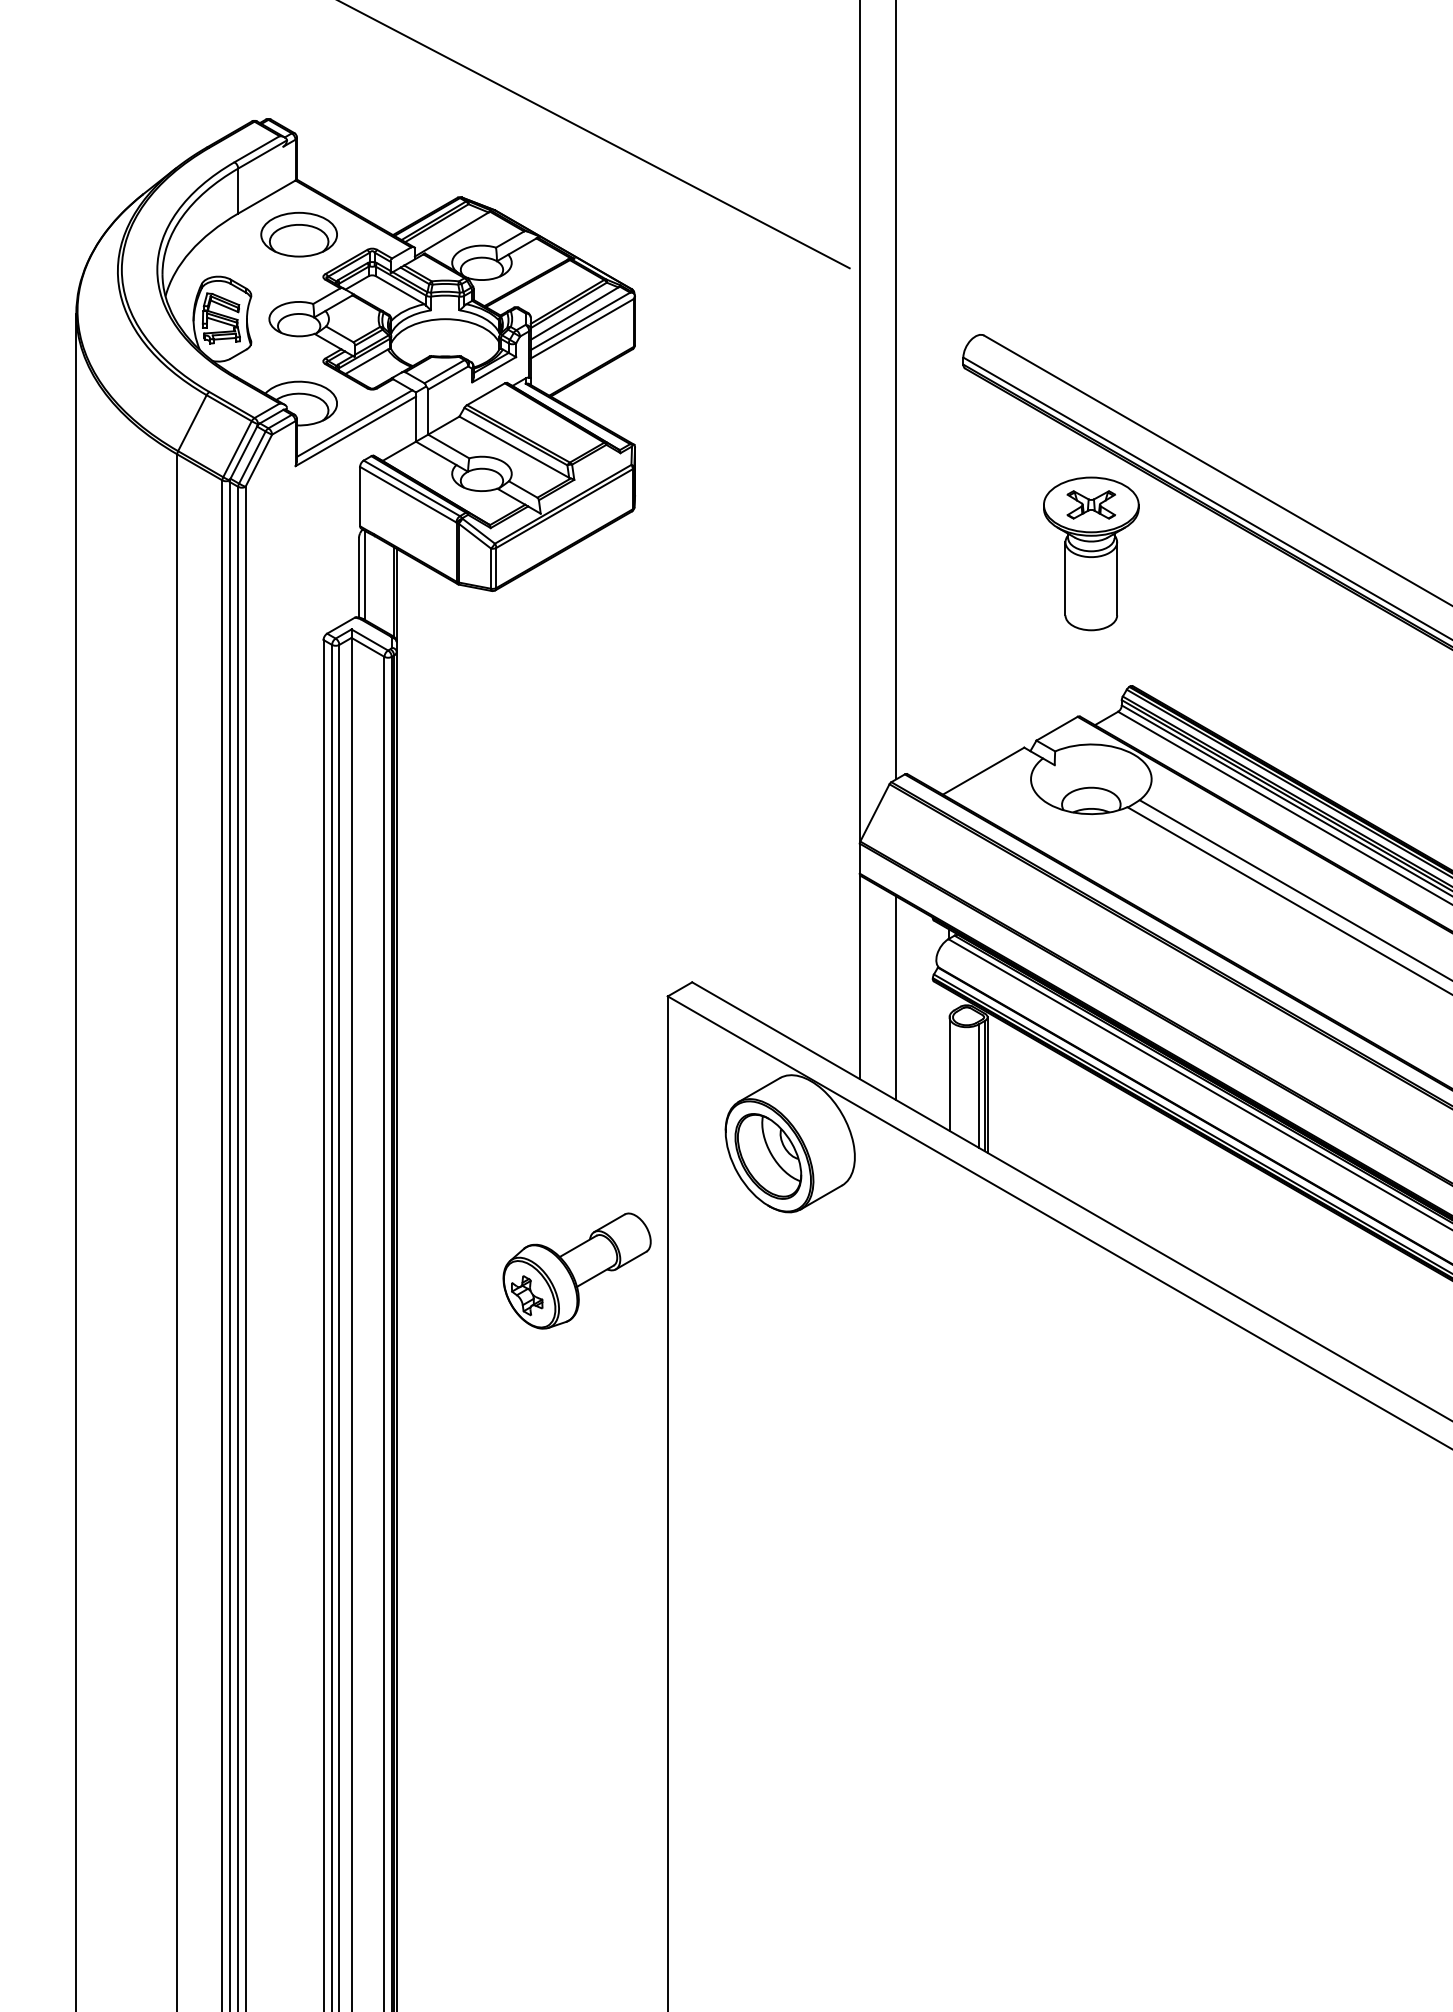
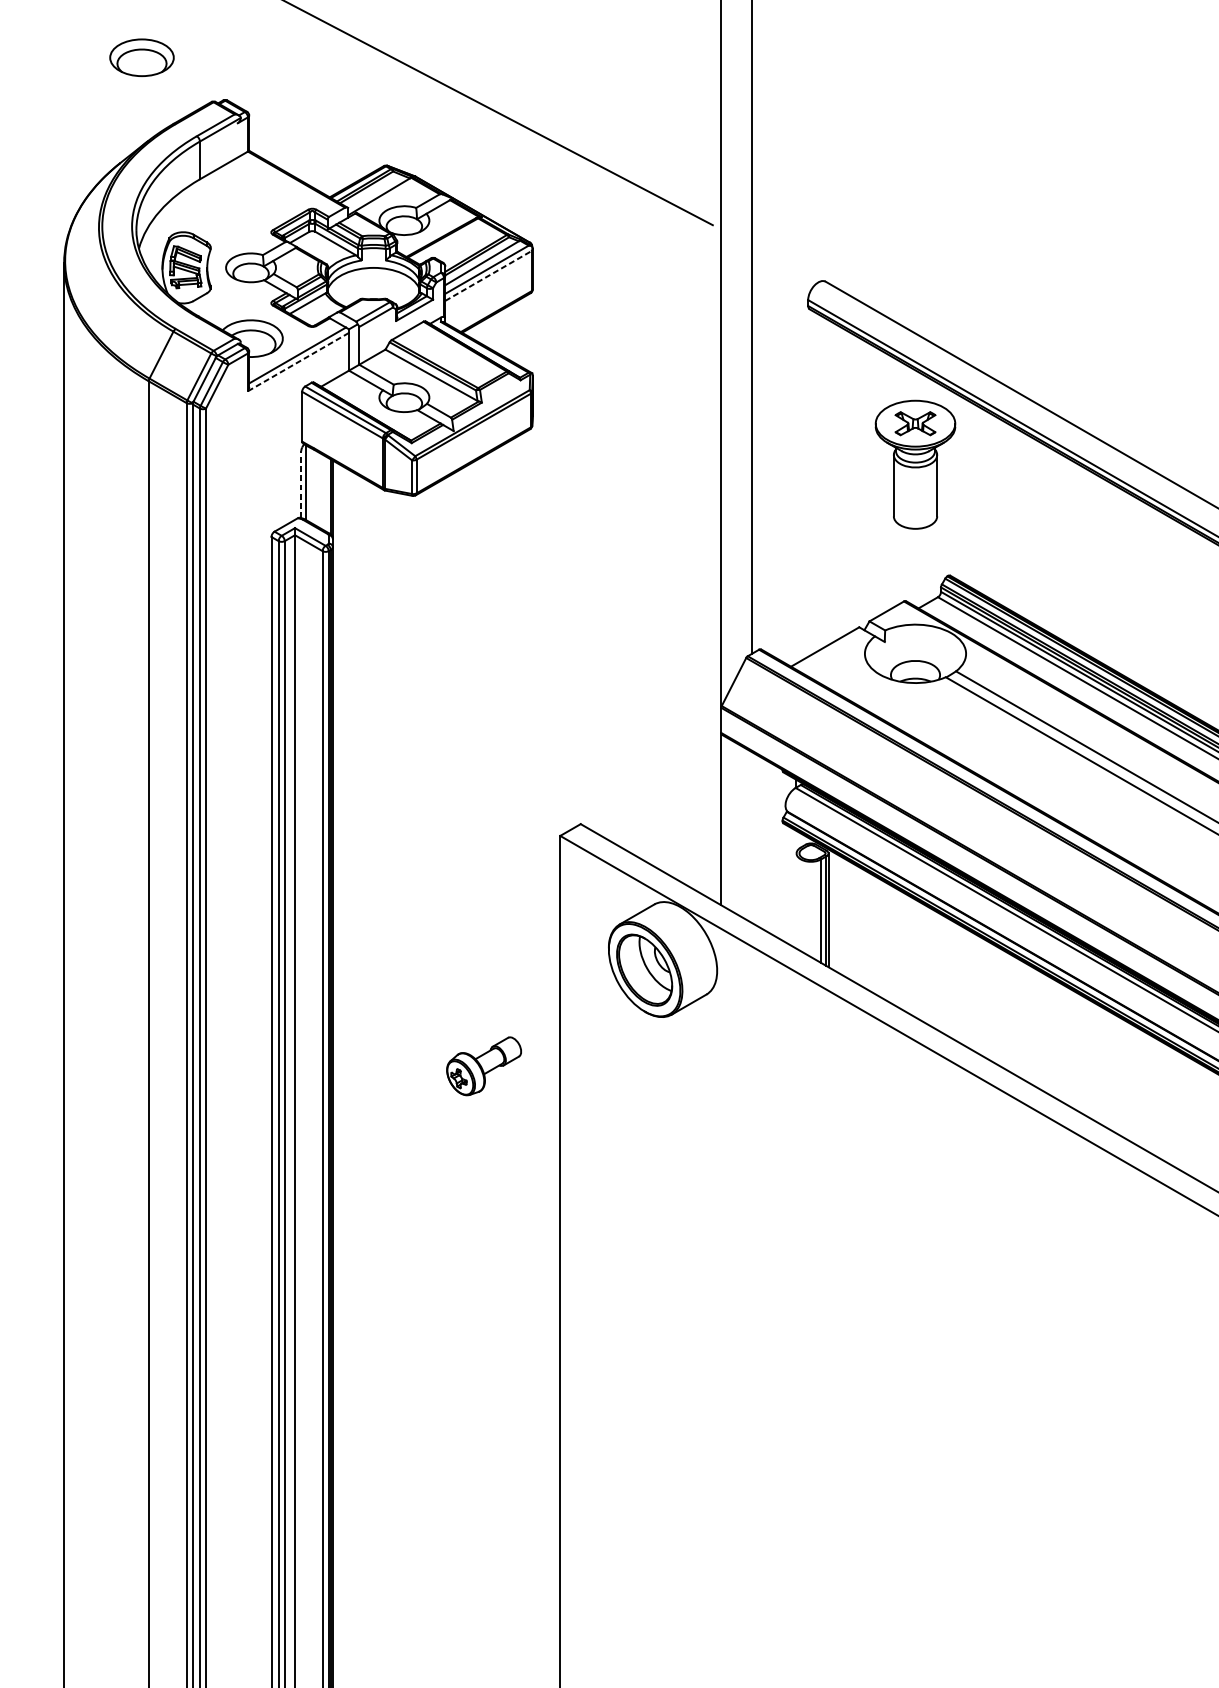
part: (298, 234) -> (141, 57), moved
line: (582, 328) -> (488, 275), solid -> dashed
line: (355, 431) -> (298, 362), solid -> dashed
line: (359, 577) -> (301, 484), solid -> dashed
line: (896, 998) -> (752, 837), removed
line: (949, 1073) -> (796, 900), removed
part: (576, 1270) -> (483, 1065), size x0.6

